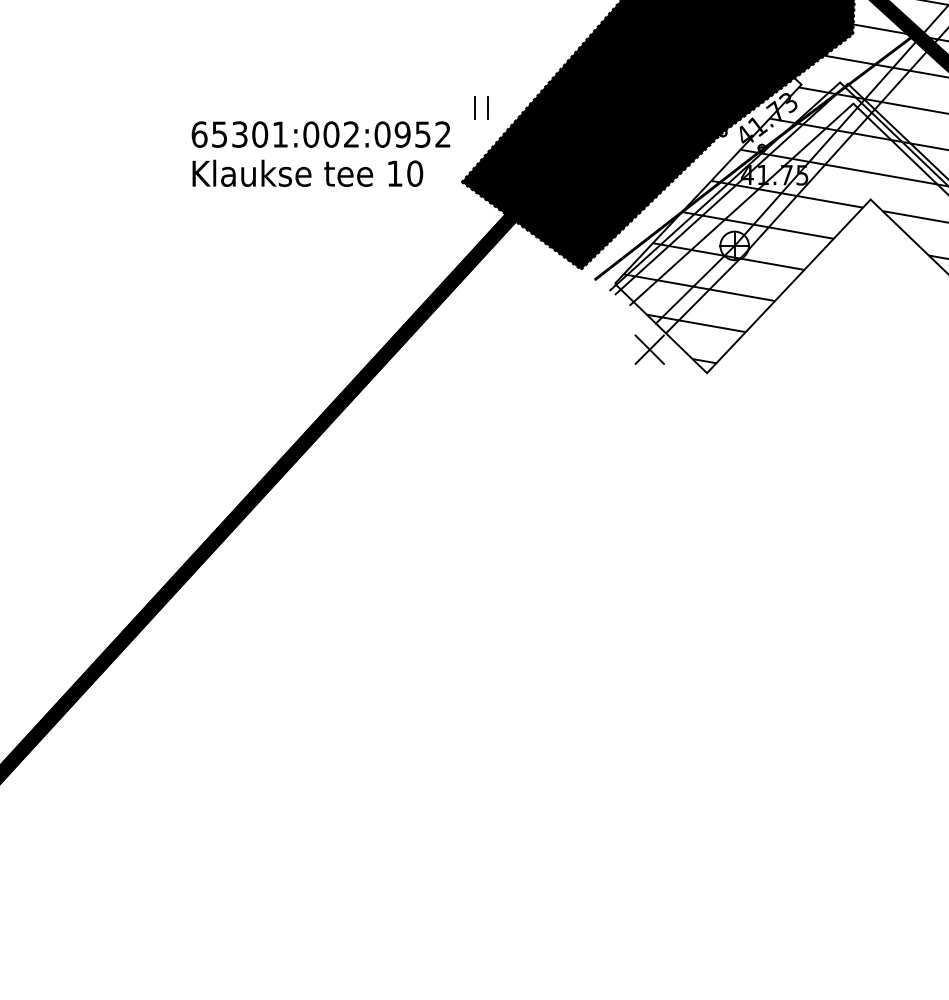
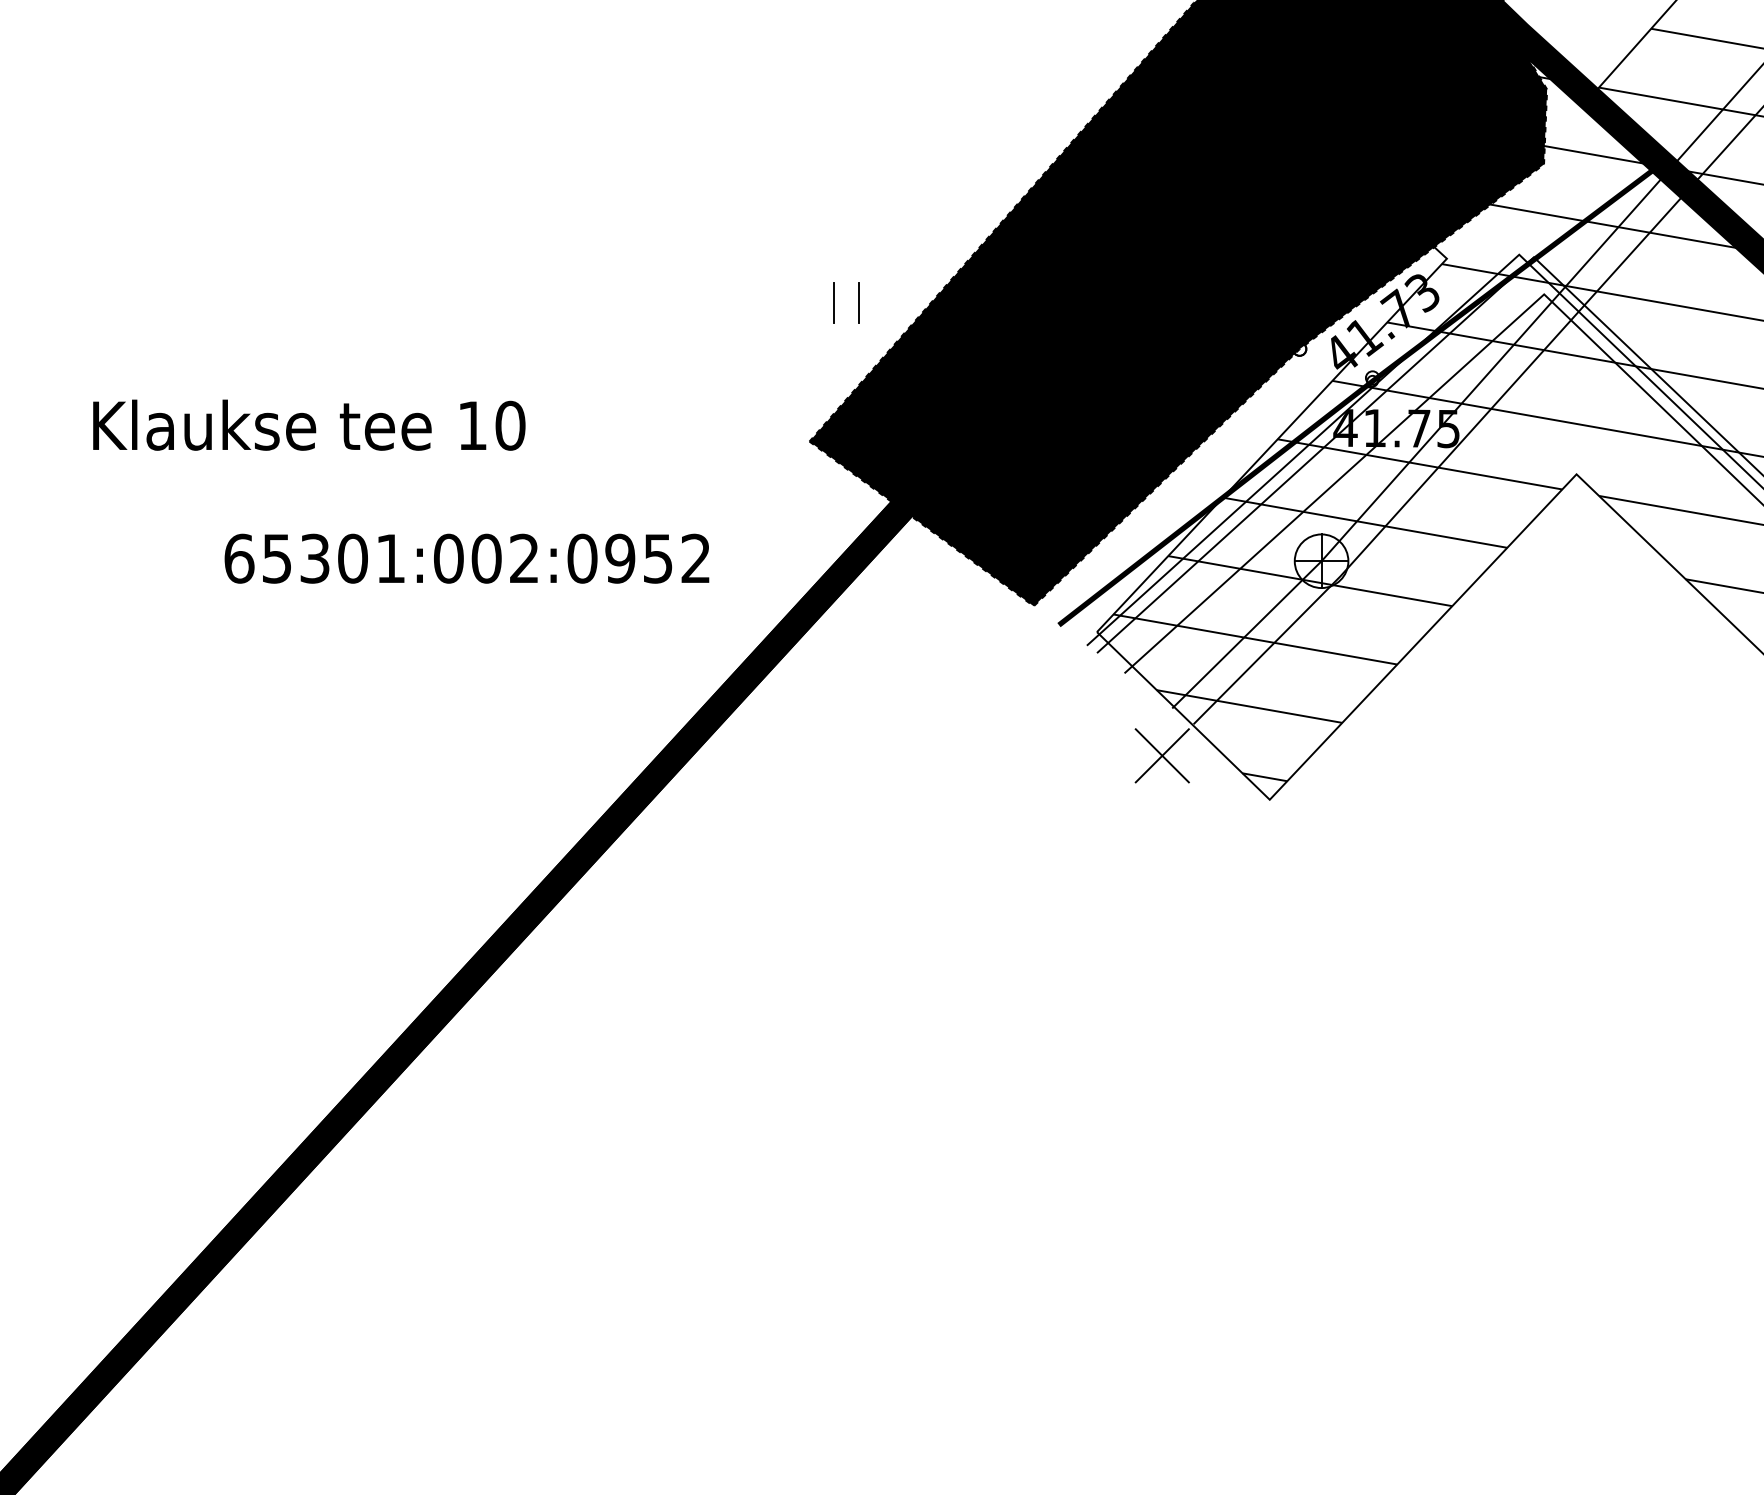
text: (320, 134) -> (466, 558), moved
text: (307, 172) -> (308, 423), moved

